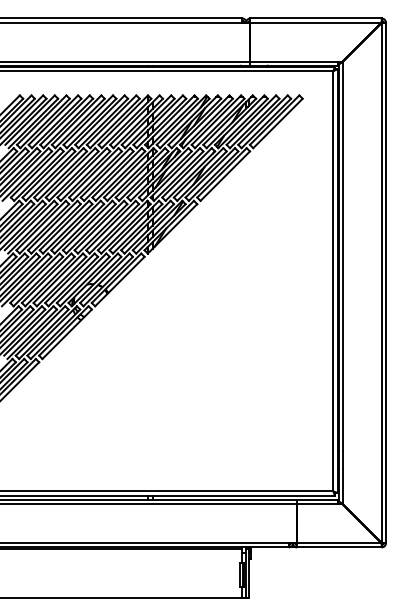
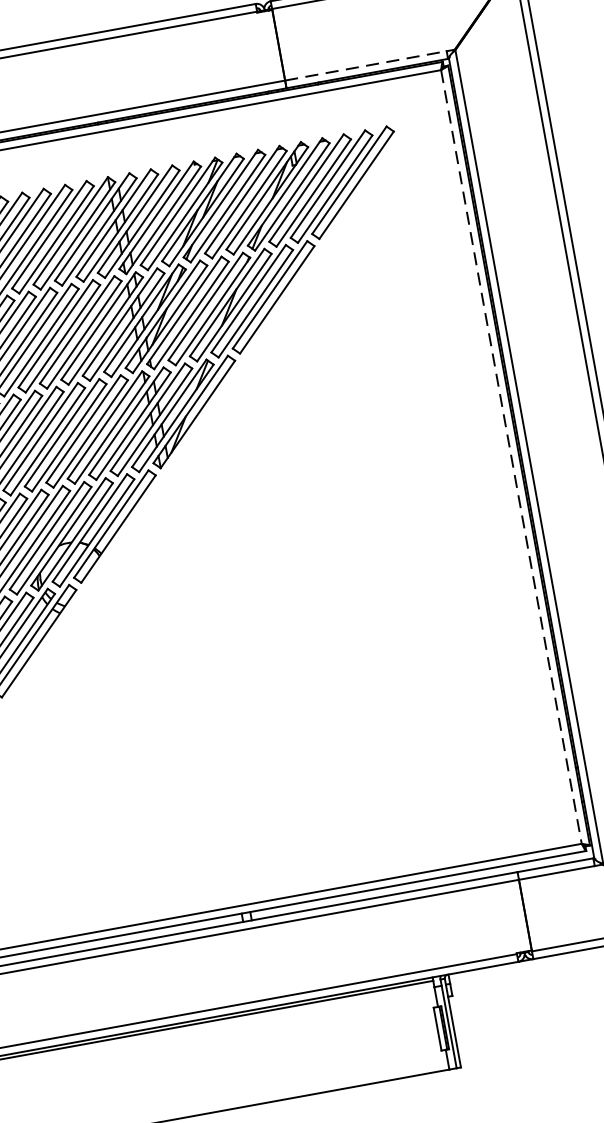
line: (294, 61) -> (366, 65), solid -> dashed
line: (333, 281) -> (511, 457), solid -> dashed

